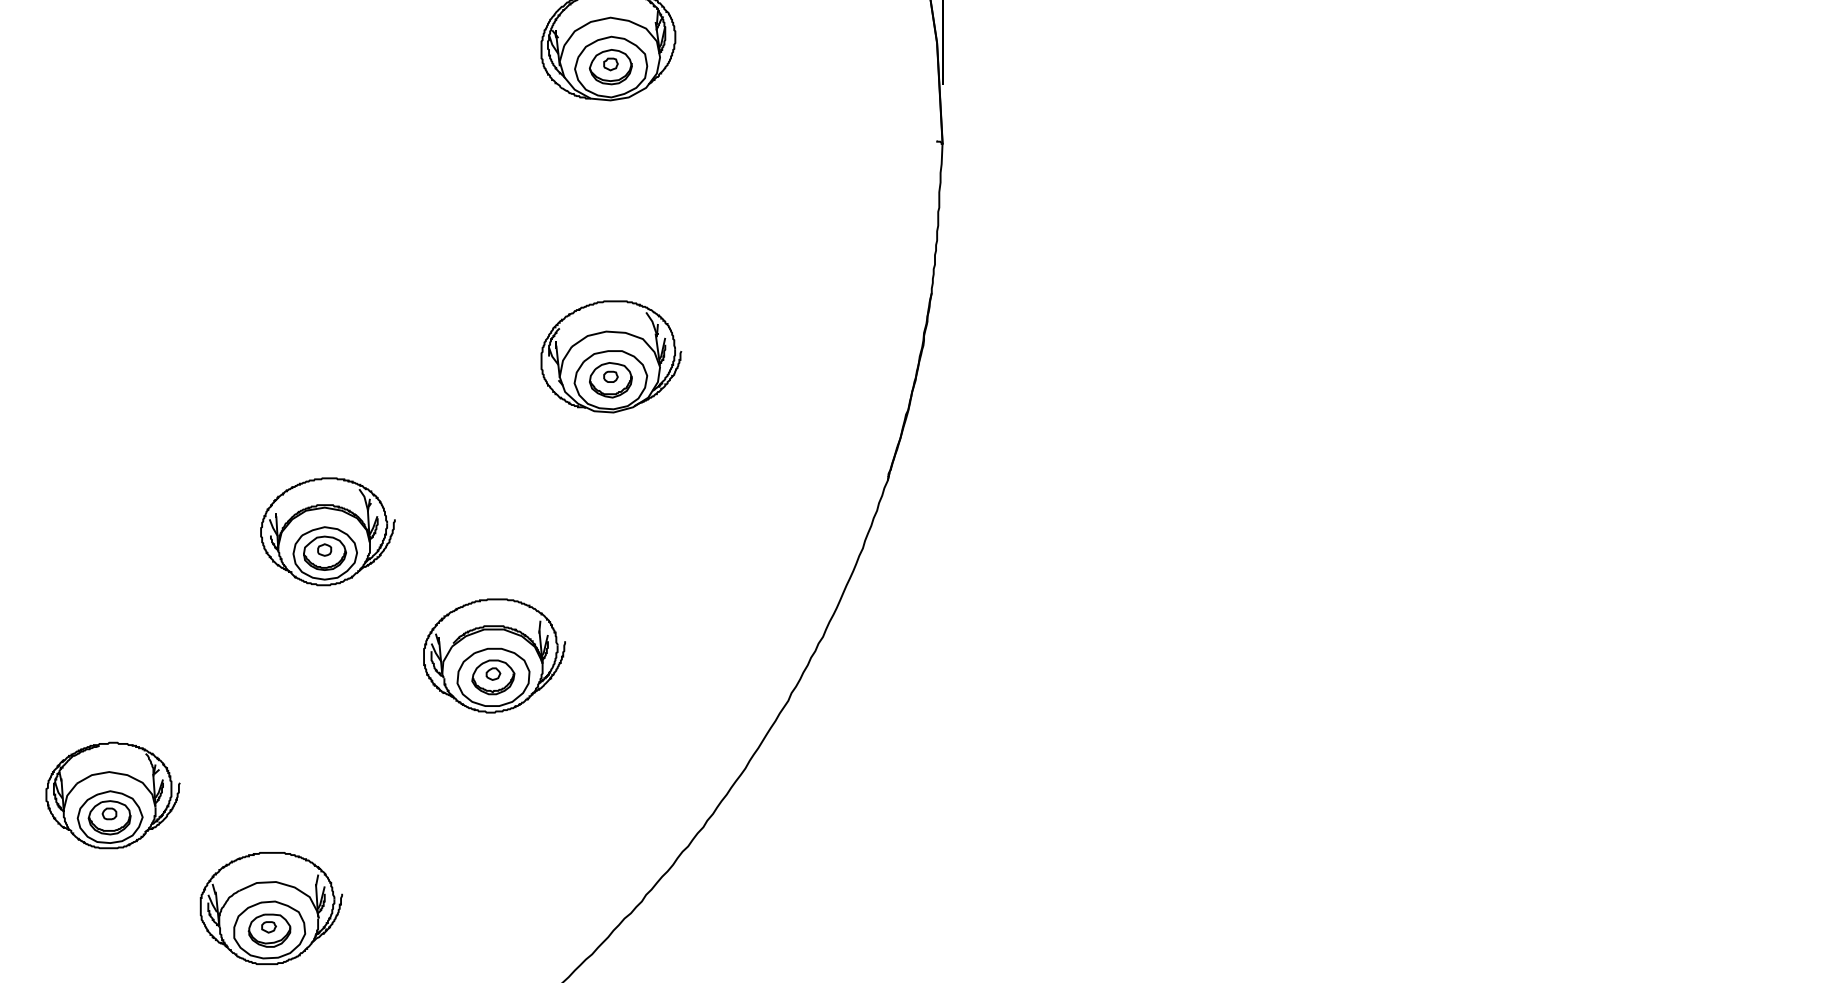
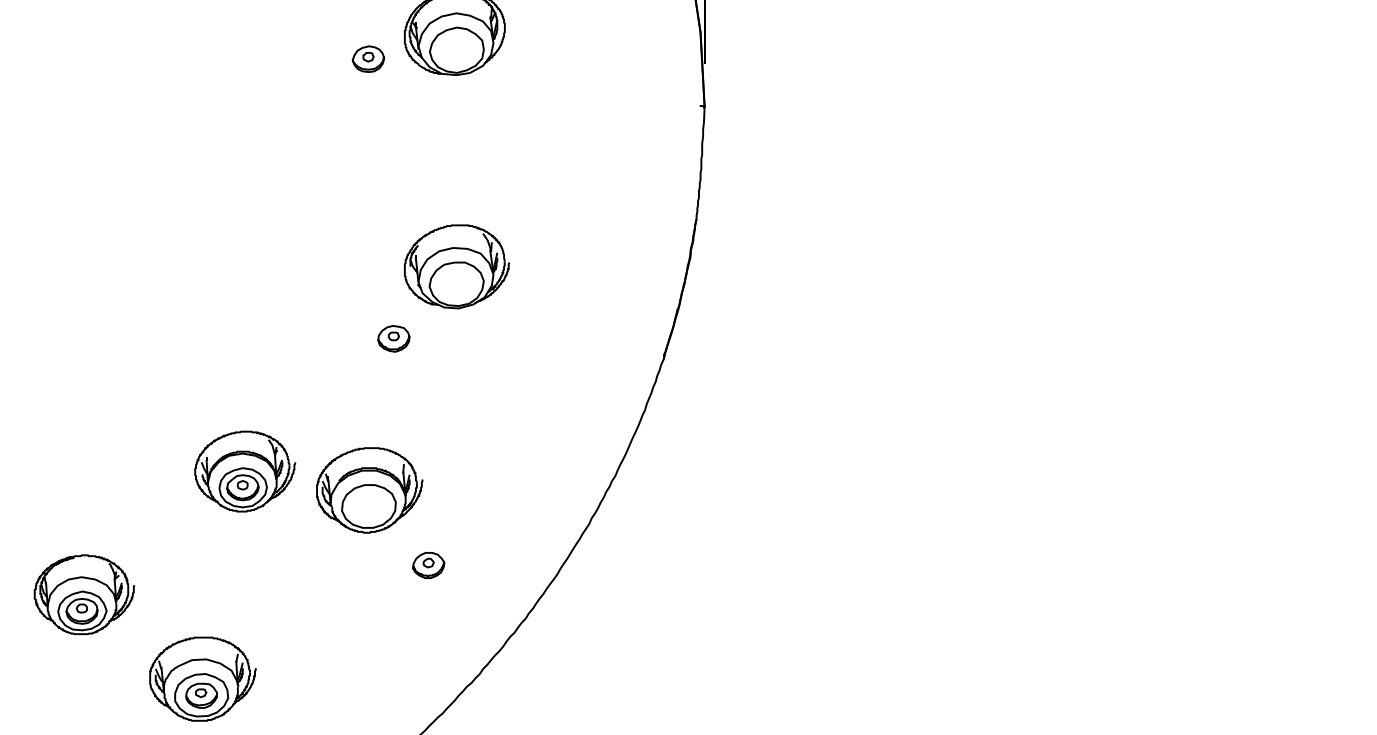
part: (610, 67) -> (368, 59), moved
part: (610, 380) -> (393, 339), moved
part: (327, 531) -> (244, 471), moved
part: (493, 677) -> (428, 565), moved

